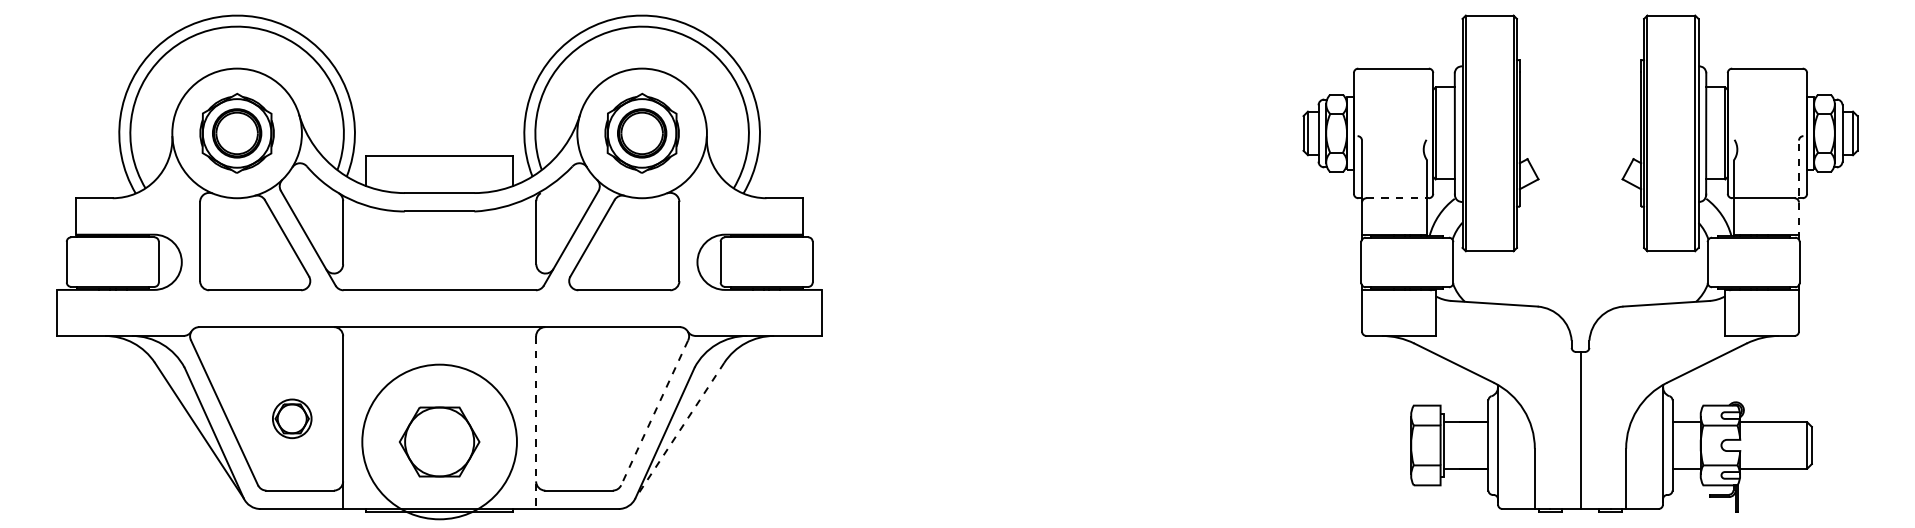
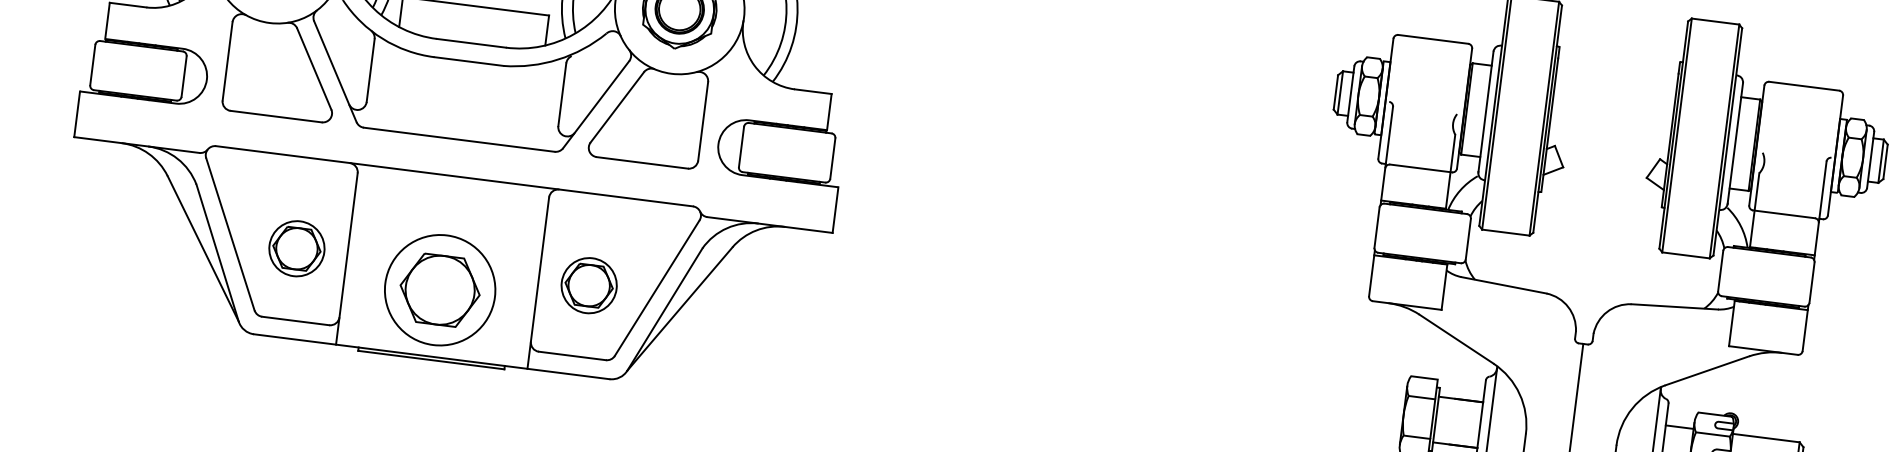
line: (1799, 190) -> (1820, 211), dashed -> solid
line: (1398, 198) -> (1421, 168), dashed -> solid
line: (654, 412) -> (657, 287), dashed -> solid
part: (291, 418) -> (296, 248), size x1.43
part: (586, 418) -> (588, 285), added
line: (536, 423) -> (538, 284), dashed -> solid
line: (679, 430) -> (679, 308), dashed -> solid
circle: (439, 441) -> (440, 289), size x0.71

